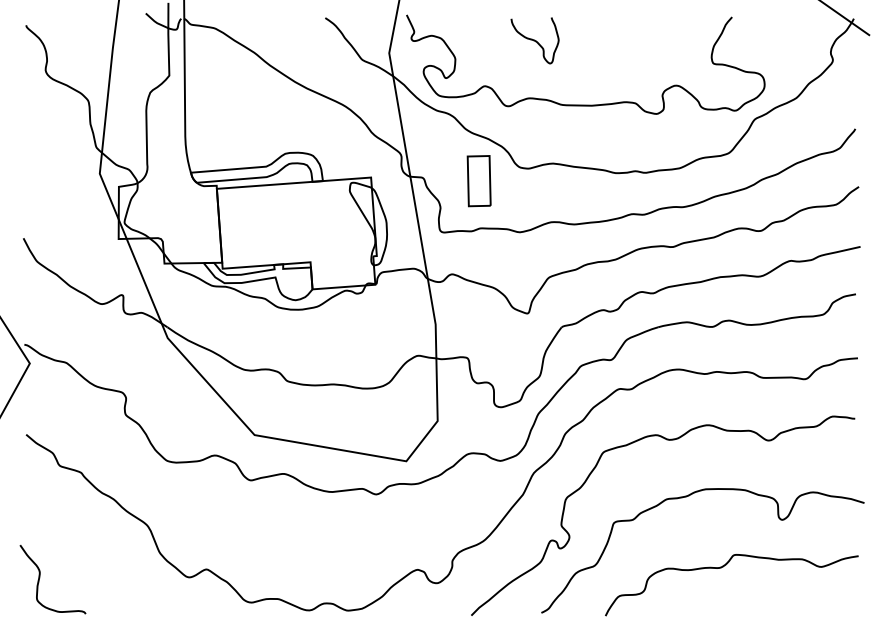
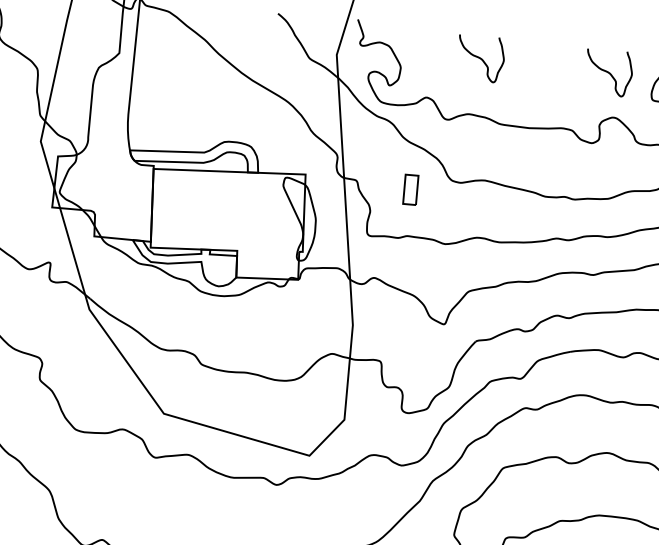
curve: (665, 40) -> (608, 72), added
part: (478, 181) -> (410, 190), size x0.6

